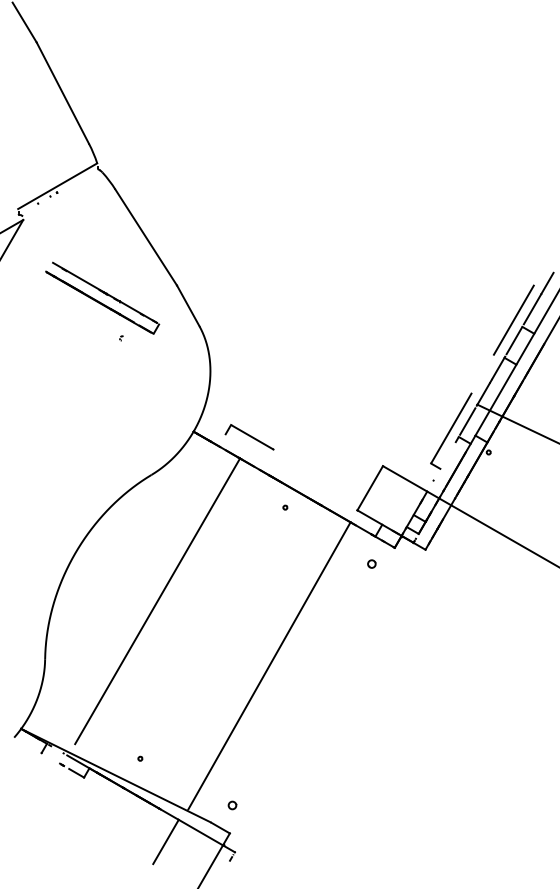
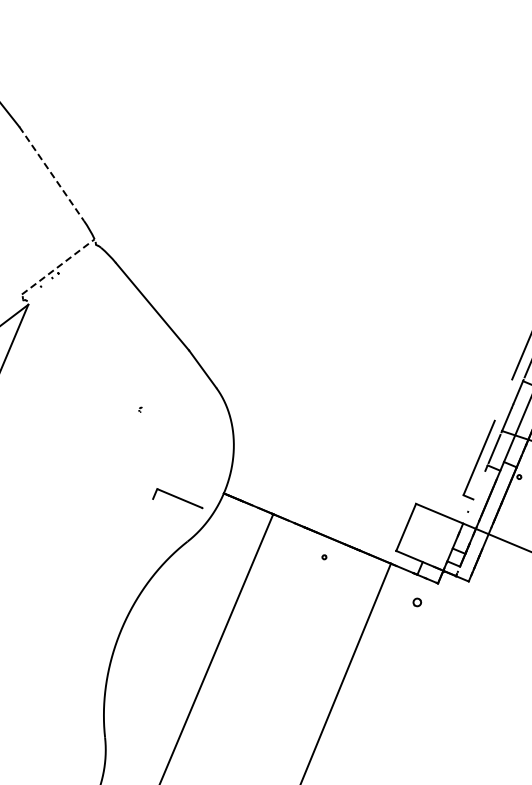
line: (62, 93) -> (51, 174), solid -> dashed
line: (57, 186) -> (58, 267), solid -> dashed
part: (102, 297) -> (116, 371), removed
part: (249, 437) -> (177, 499), moved

